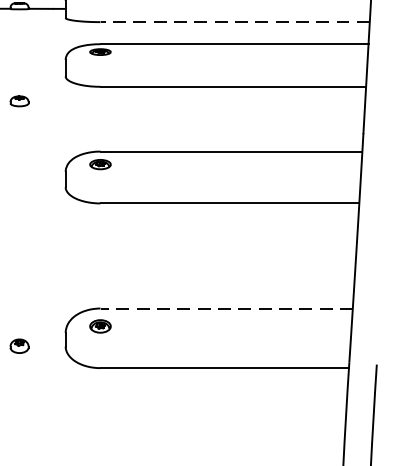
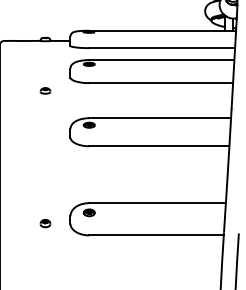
line: (235, 22) -> (162, 48), dashed -> solid
line: (226, 309) -> (157, 203), dashed -> solid

